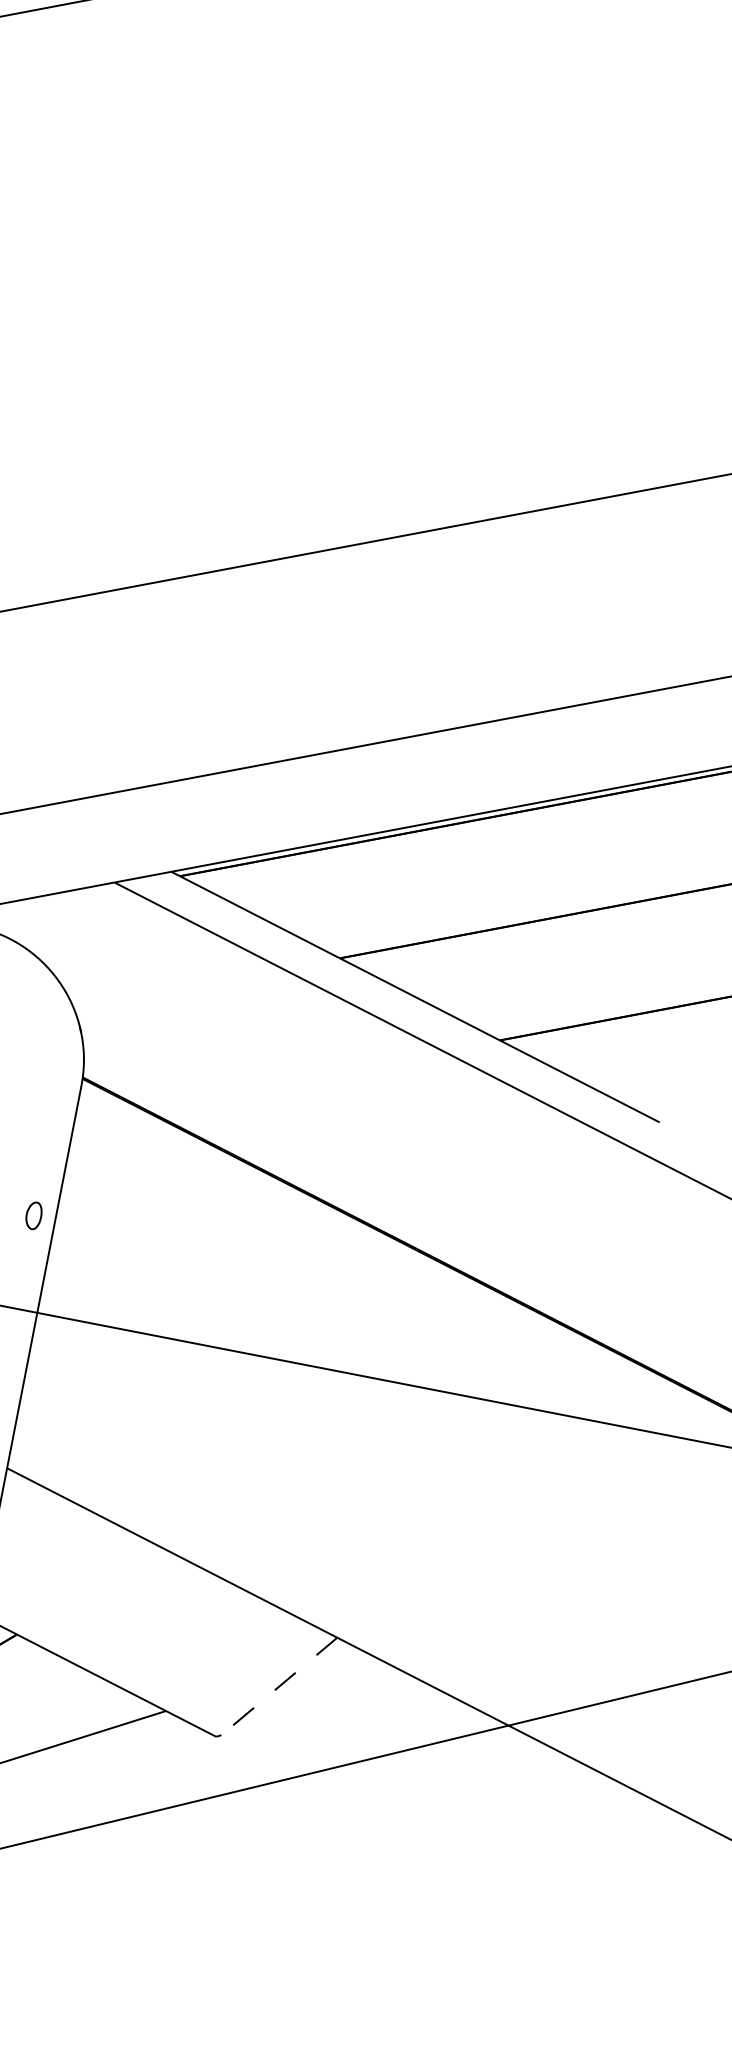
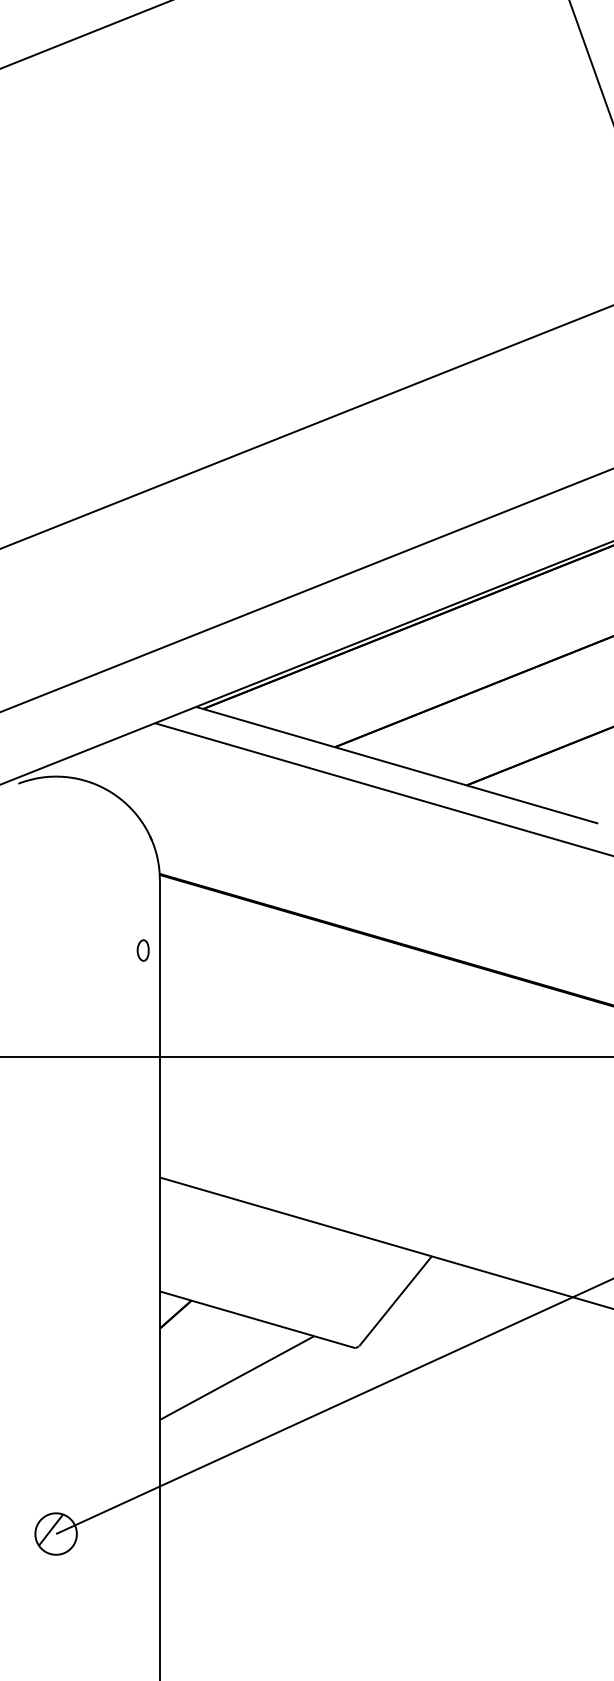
part: (33, 1215) -> (142, 950), moved
line: (279, 1686) -> (395, 1301), dashed -> solid

